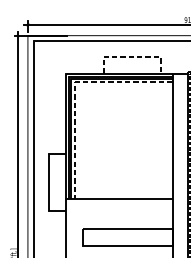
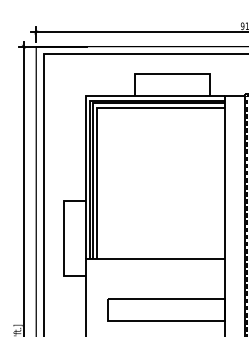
line: (132, 56) -> (172, 73), dashed -> solid
line: (74, 91) -> (97, 119), dashed -> solid

